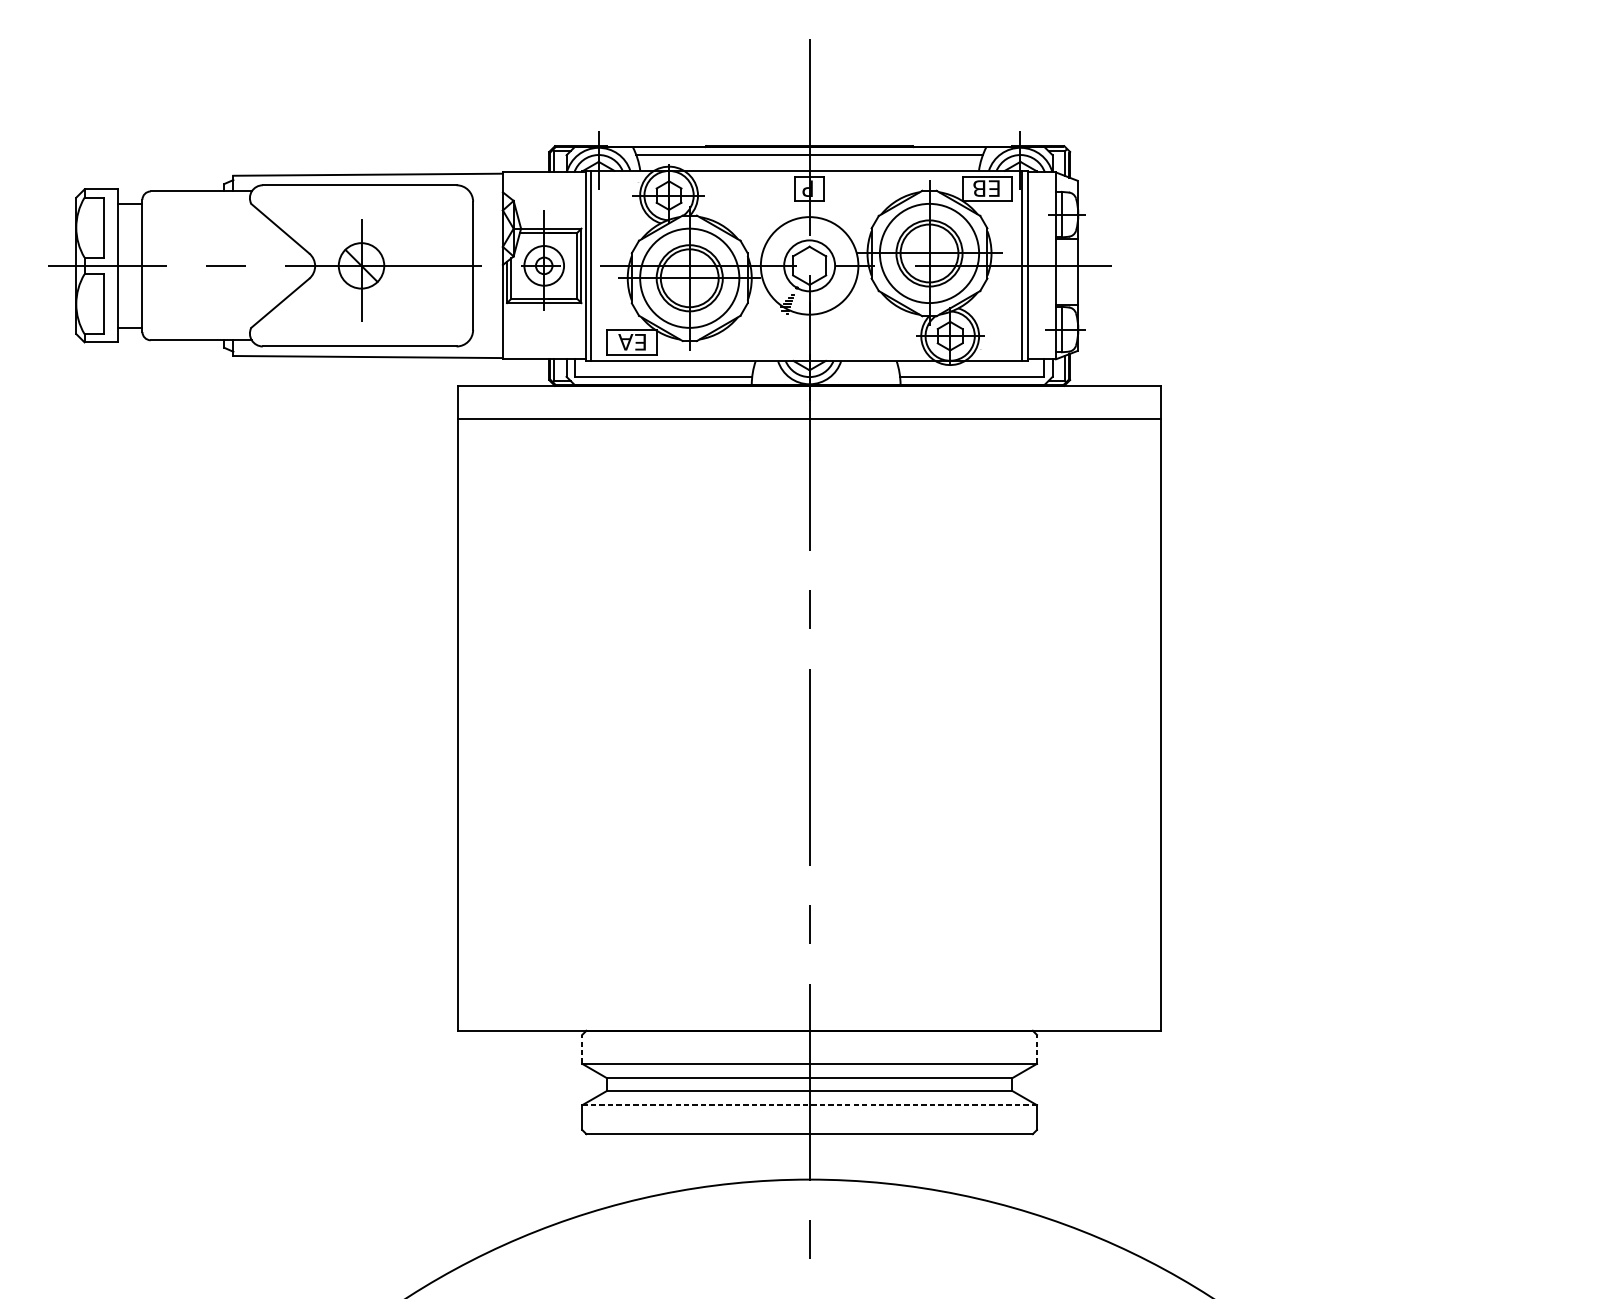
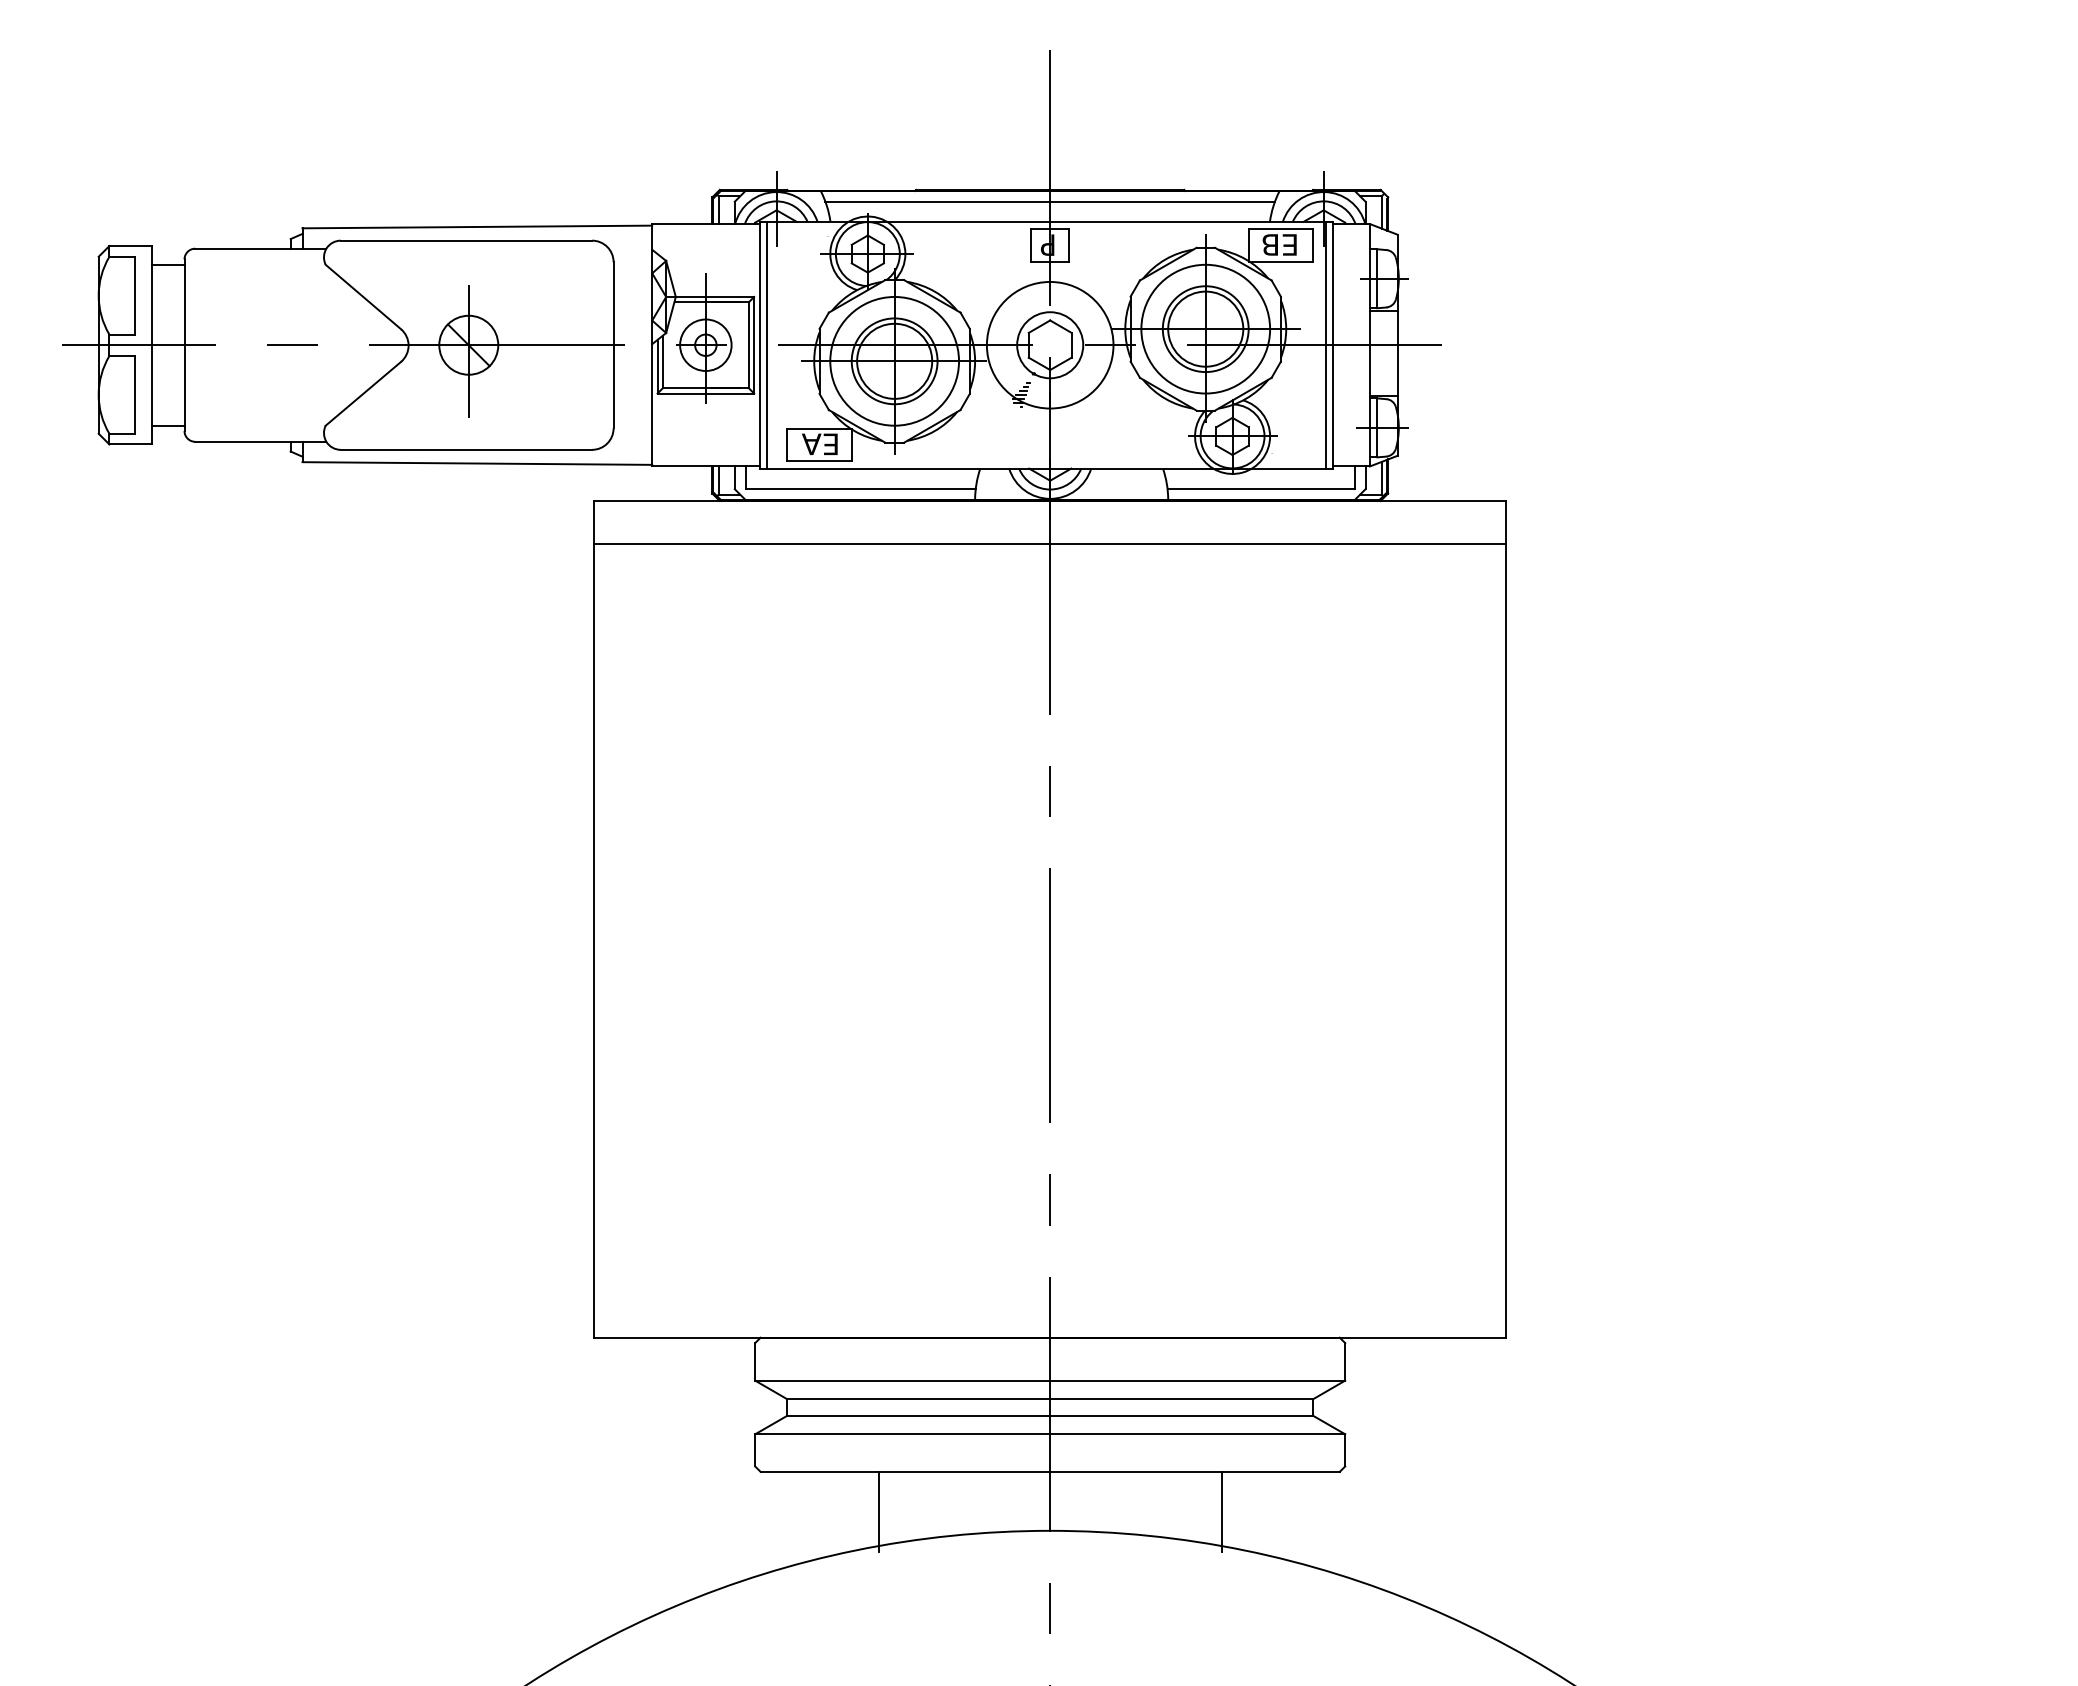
line: (582, 1049) -> (755, 1361), dashed -> solid
line: (1037, 1049) -> (1345, 1361), dashed -> solid
line: (809, 1105) -> (1050, 1434), dashed -> solid
line: (677, 1164) -> (878, 1511), added
line: (941, 1164) -> (1221, 1511), added

